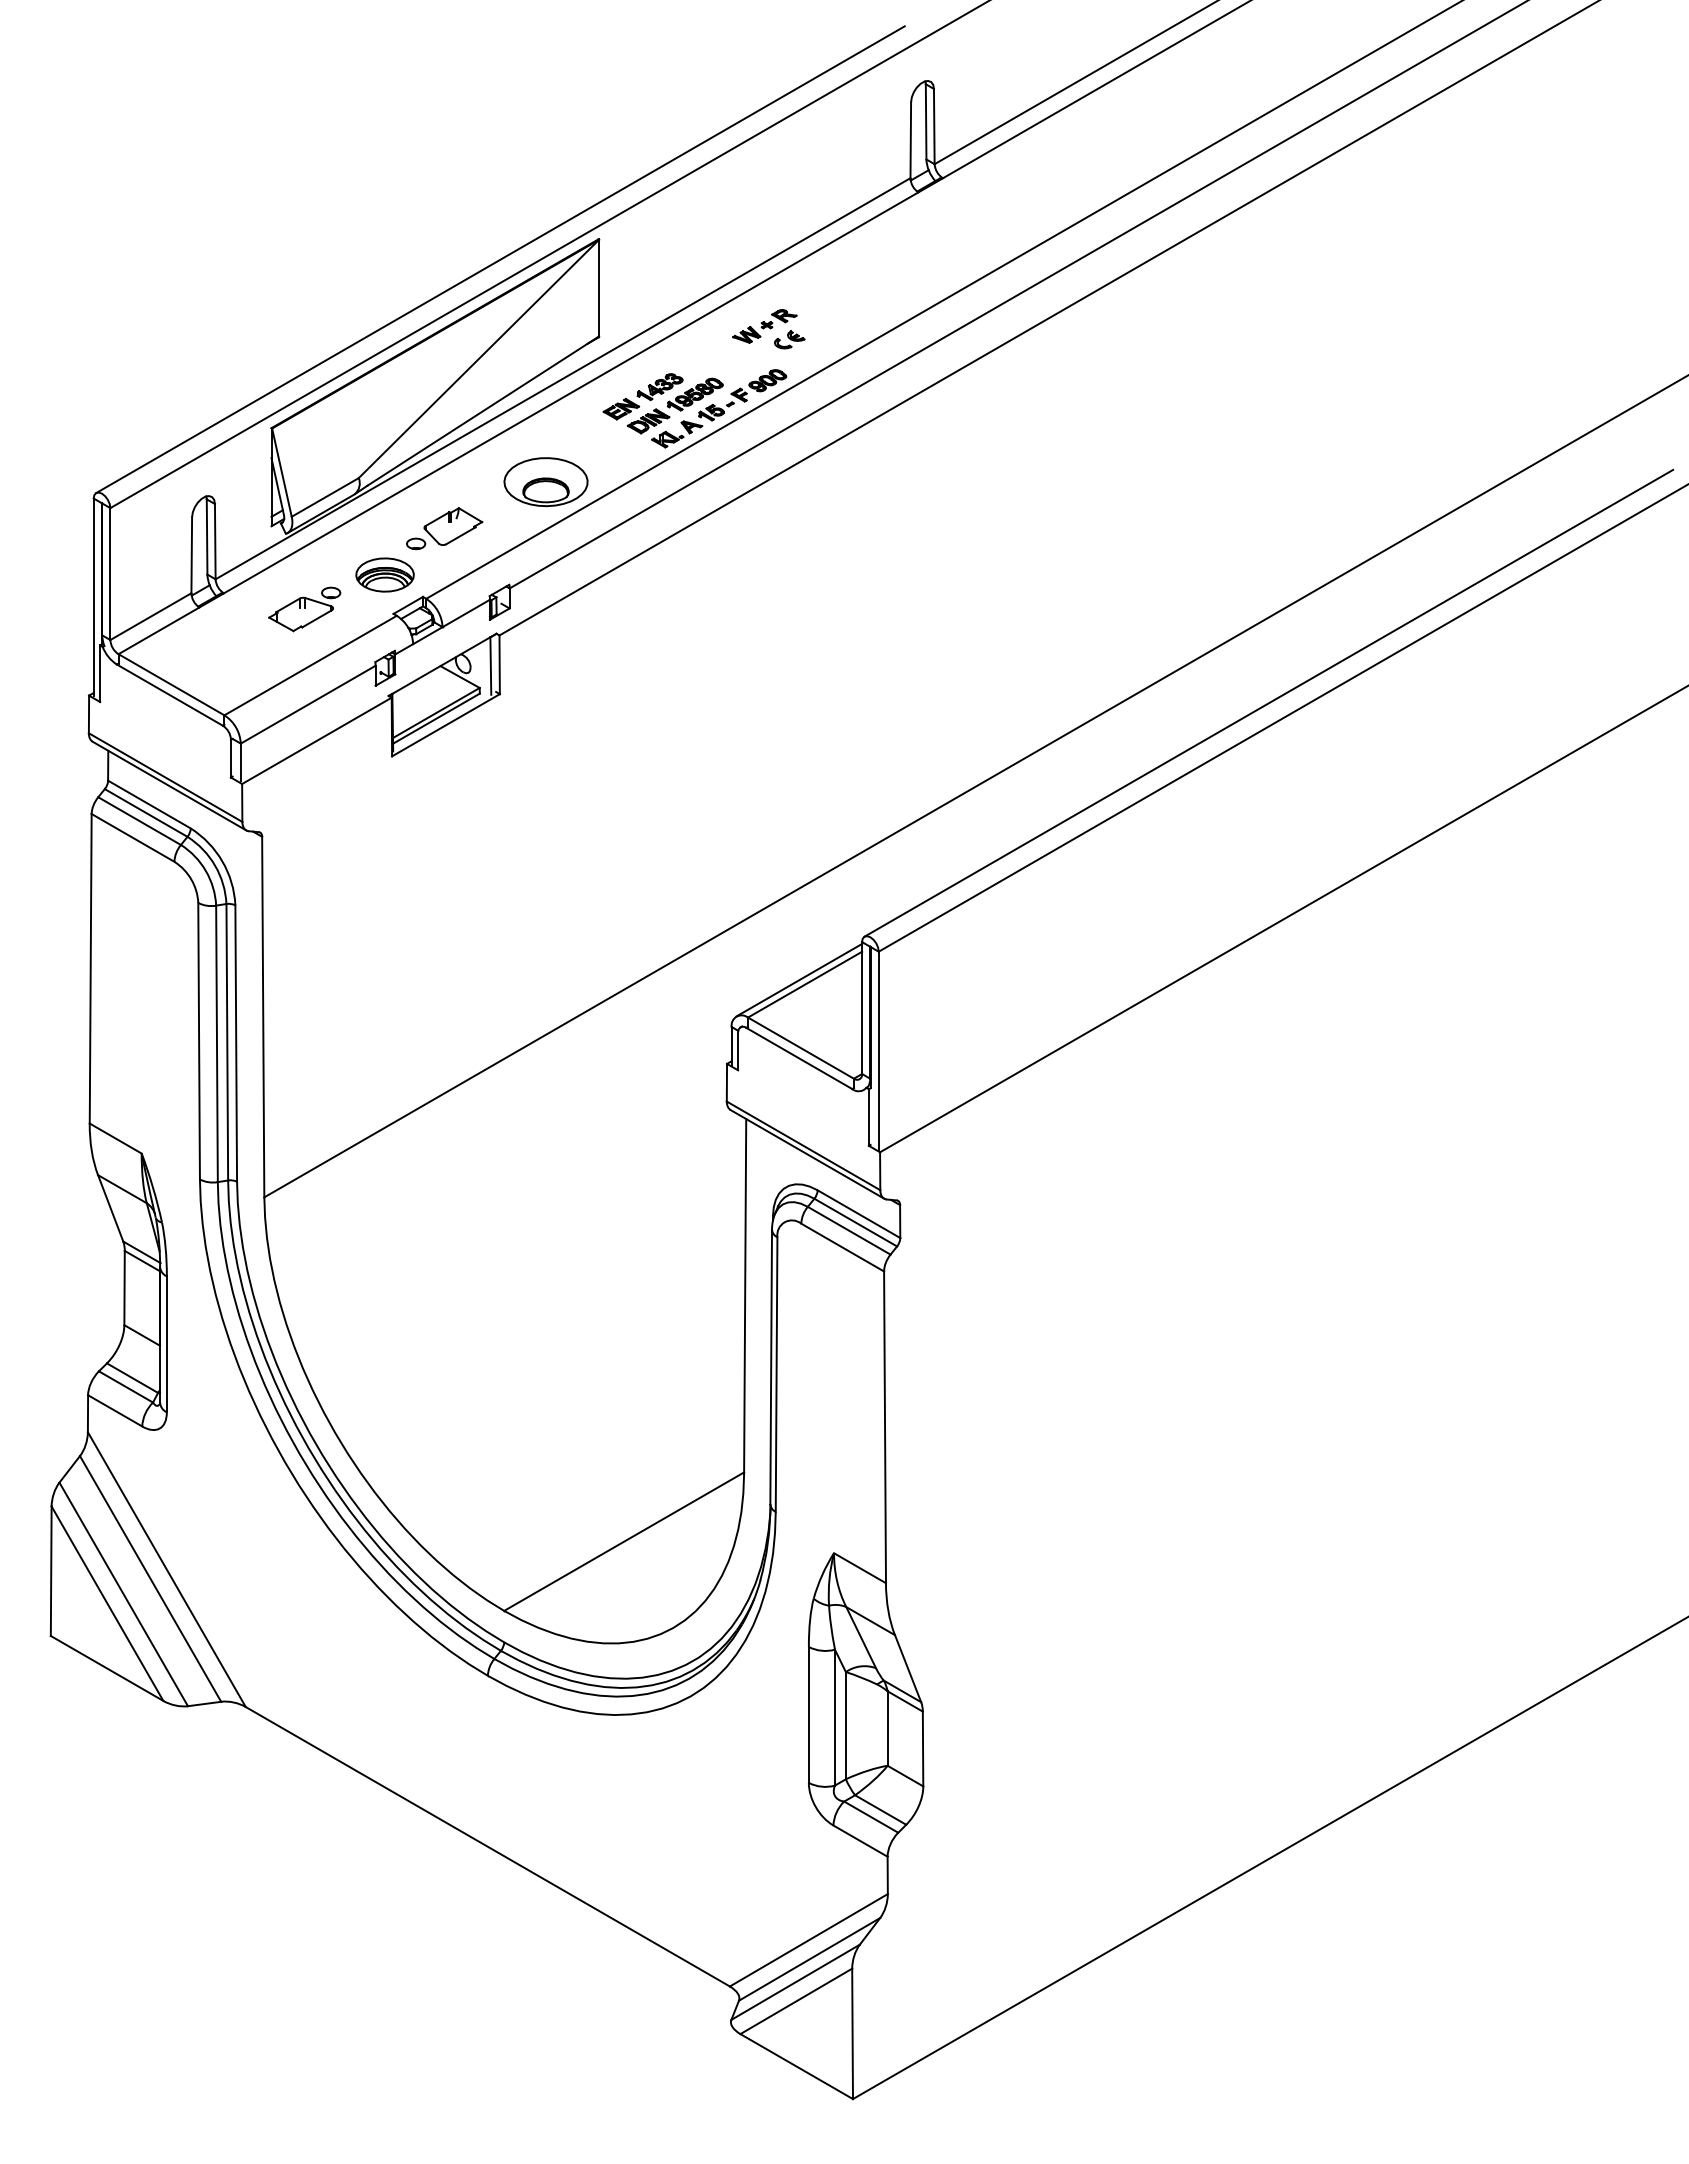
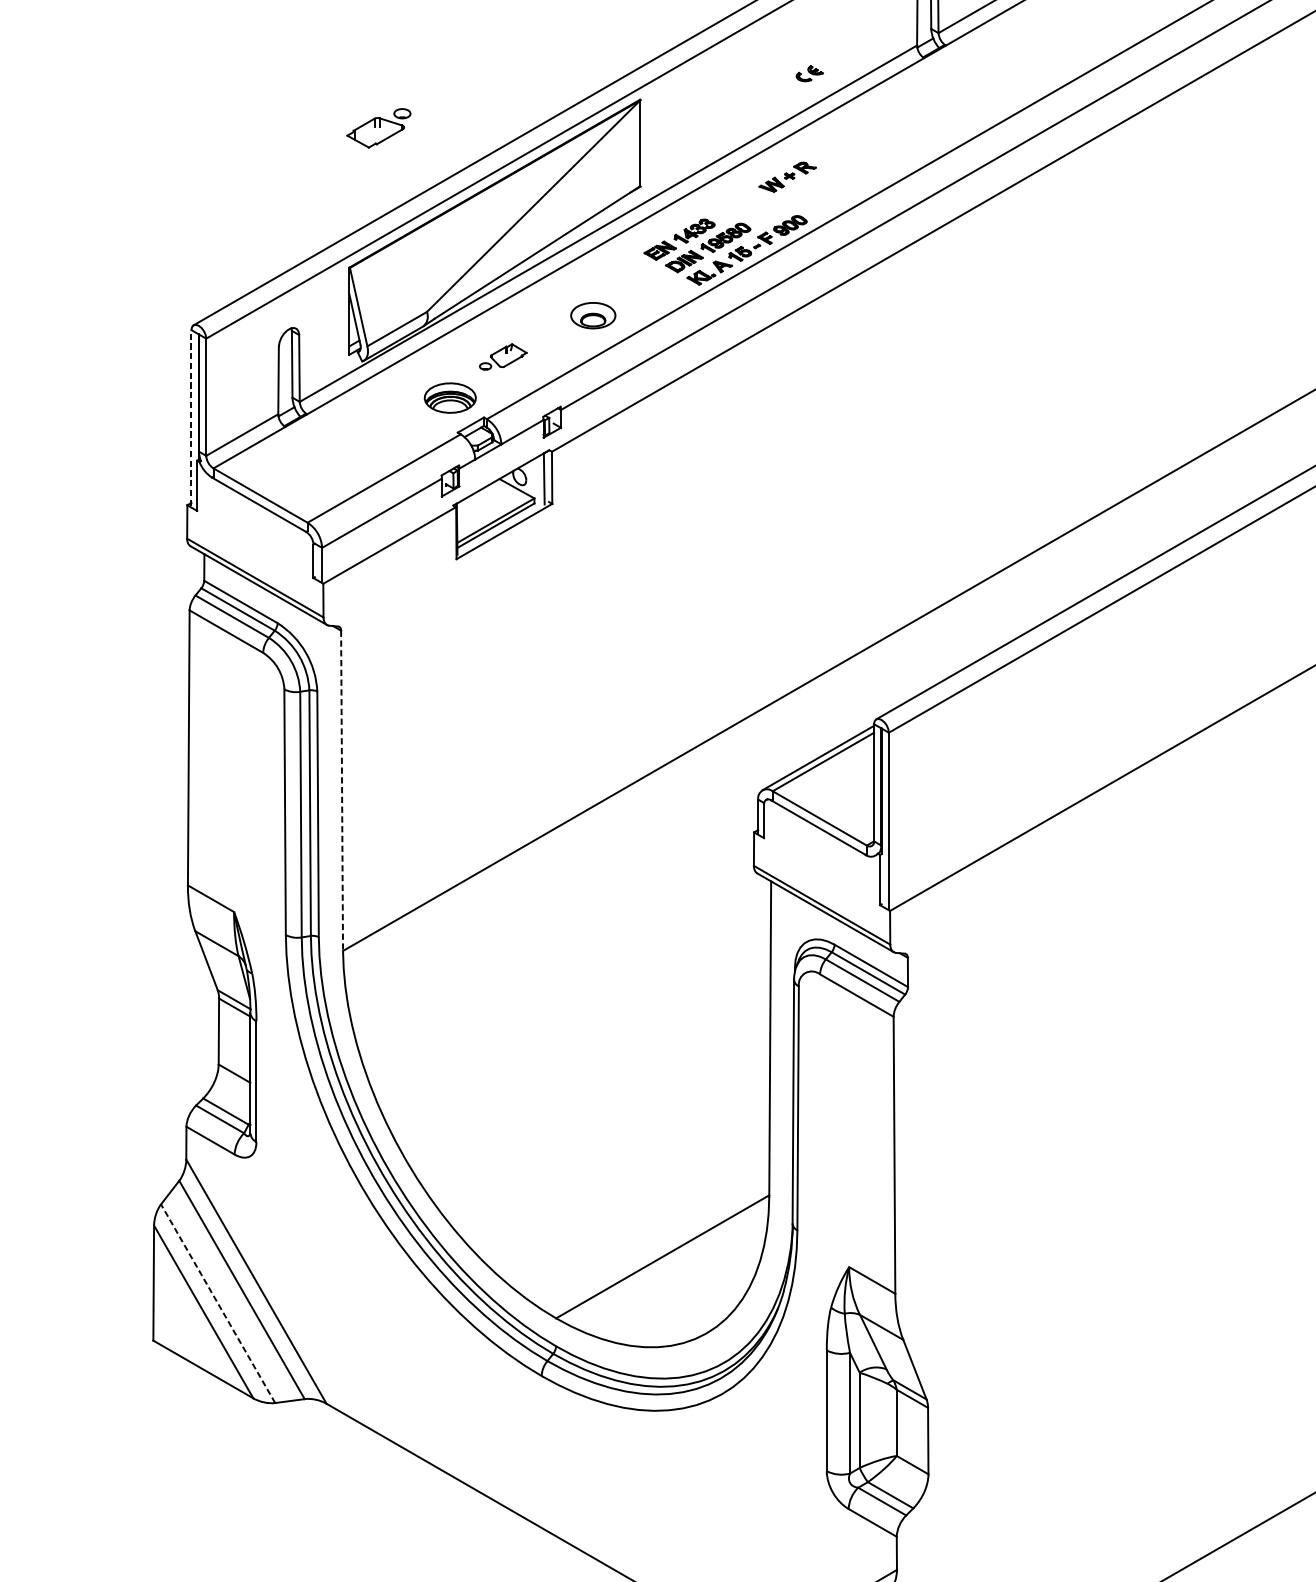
part: (789, 339) -> (809, 73), moved
part: (545, 482) -> (592, 315), size x0.6
part: (444, 528) -> (503, 356), size x0.7
line: (93, 597) -> (191, 418), solid -> dashed
part: (304, 609) -> (378, 128), moved
line: (263, 1017) -> (342, 791), solid -> dashed
line: (123, 1594) -> (217, 1303), solid -> dashed

